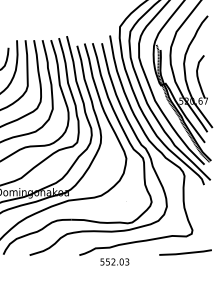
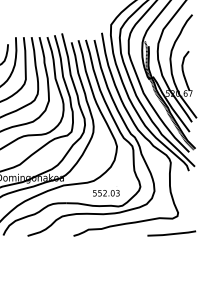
text: (114, 262) -> (106, 193), moved

